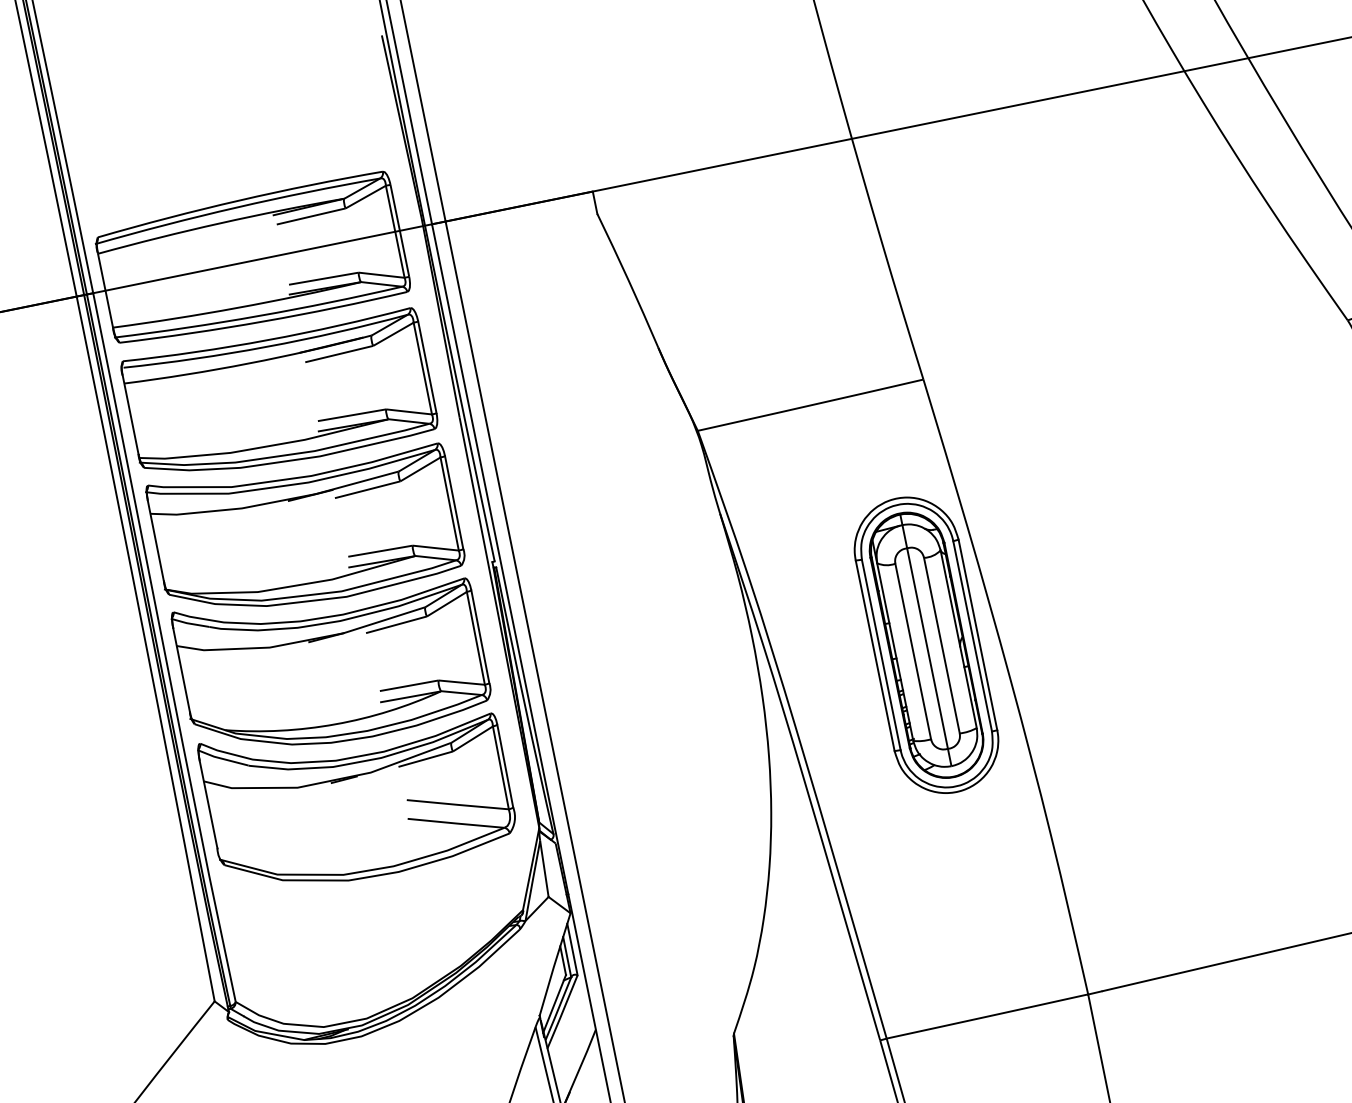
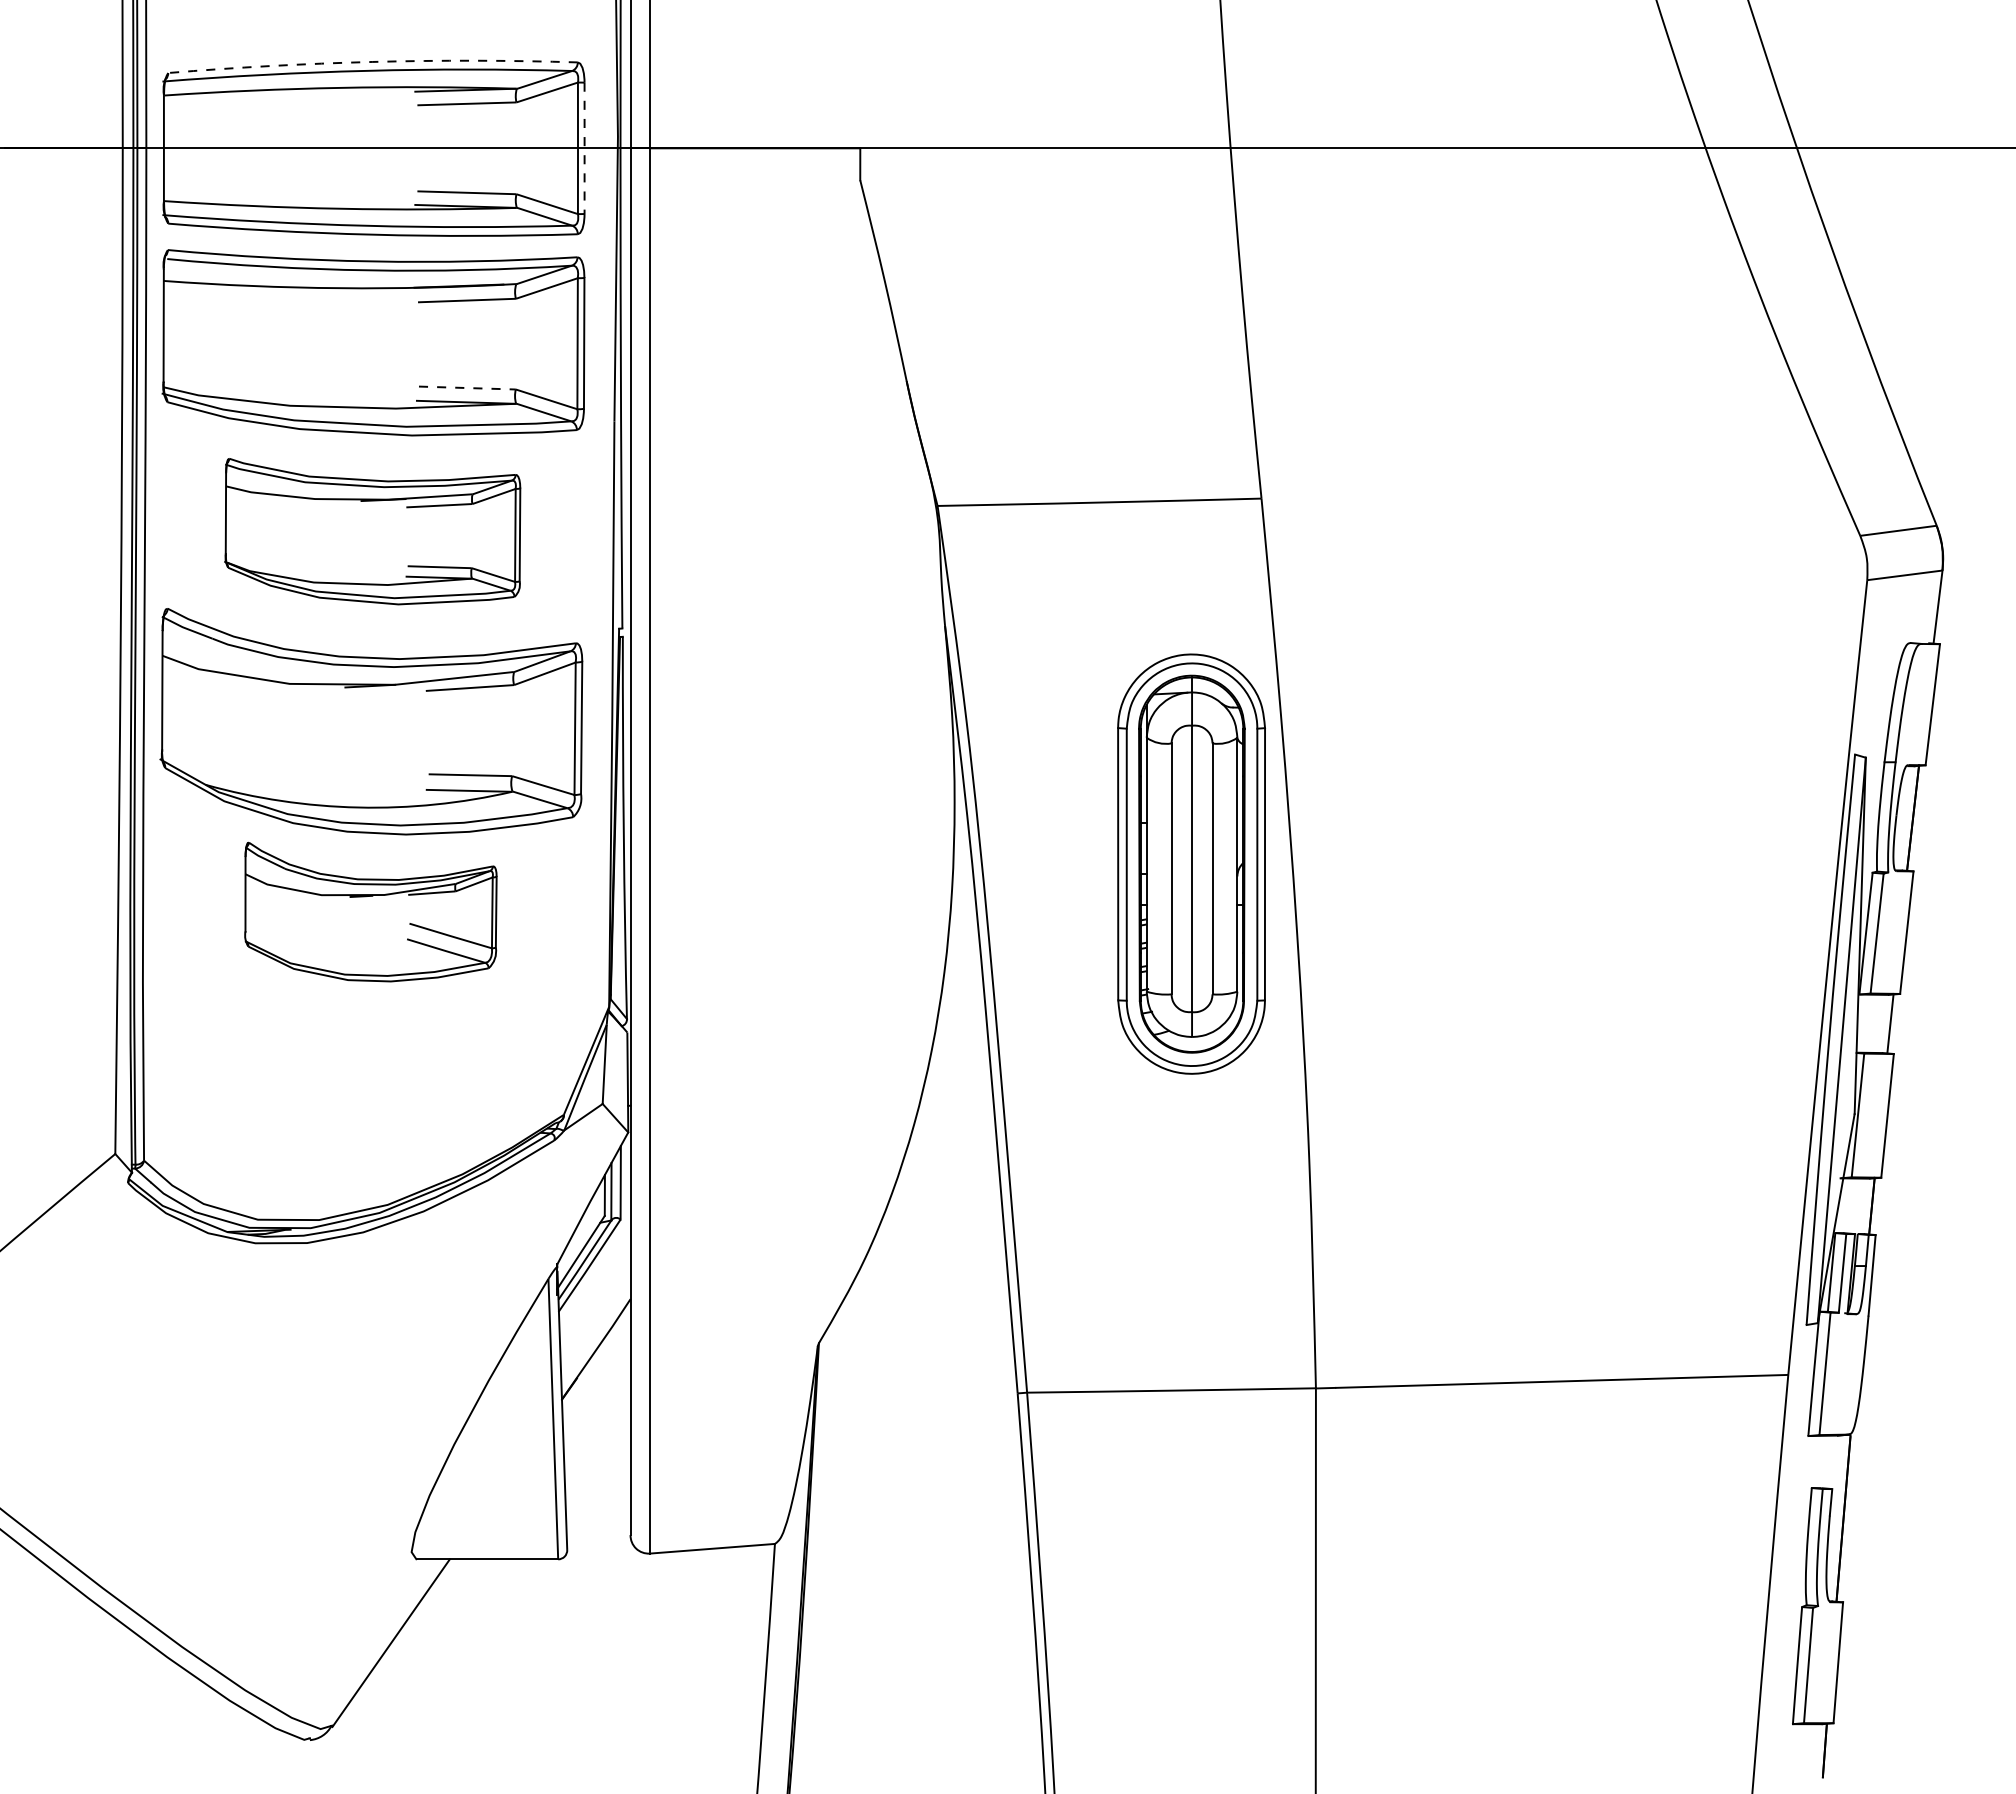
arc: (239, 200) -> (372, 61), solid -> dashed
line: (399, 230) -> (584, 148), solid -> dashed
line: (352, 415) -> (467, 388), solid -> dashed
part: (306, 529) -> (372, 531), size x0.7
part: (358, 795) -> (370, 911), size x0.6

